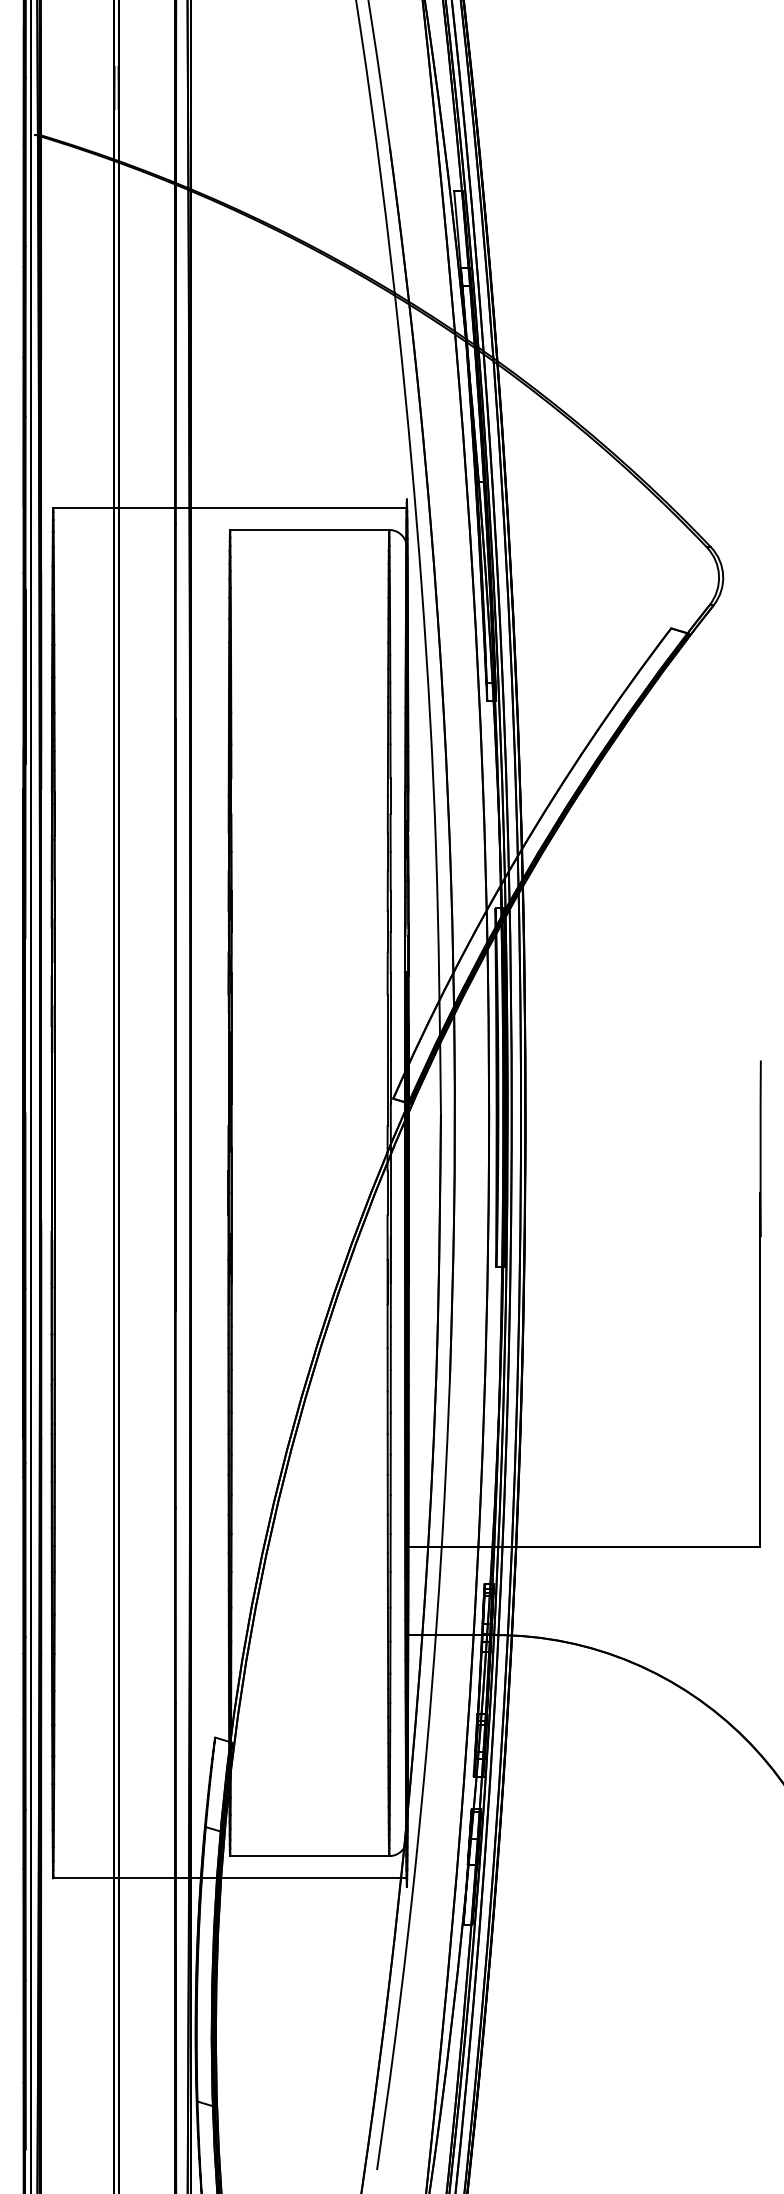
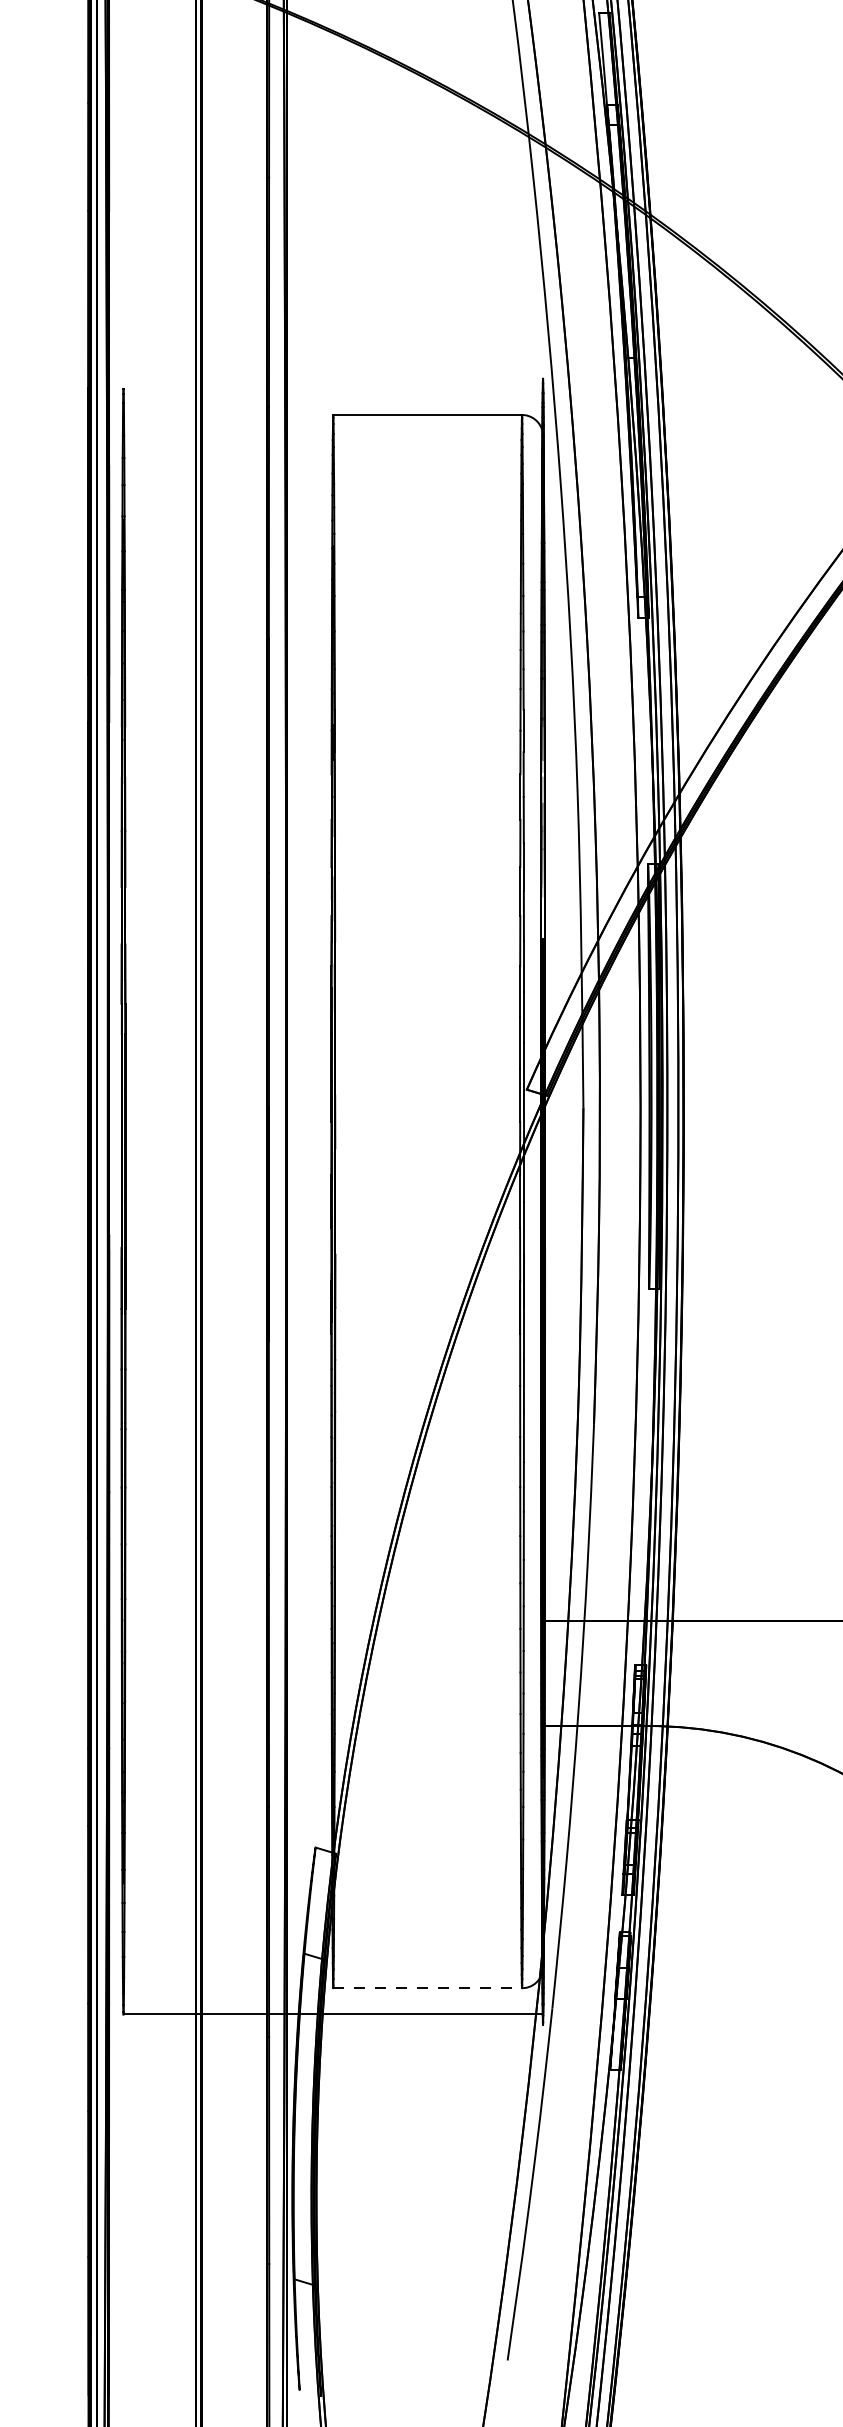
line: (229, 507) -> (332, 388), removed
line: (309, 1856) -> (427, 1988), solid -> dashed

